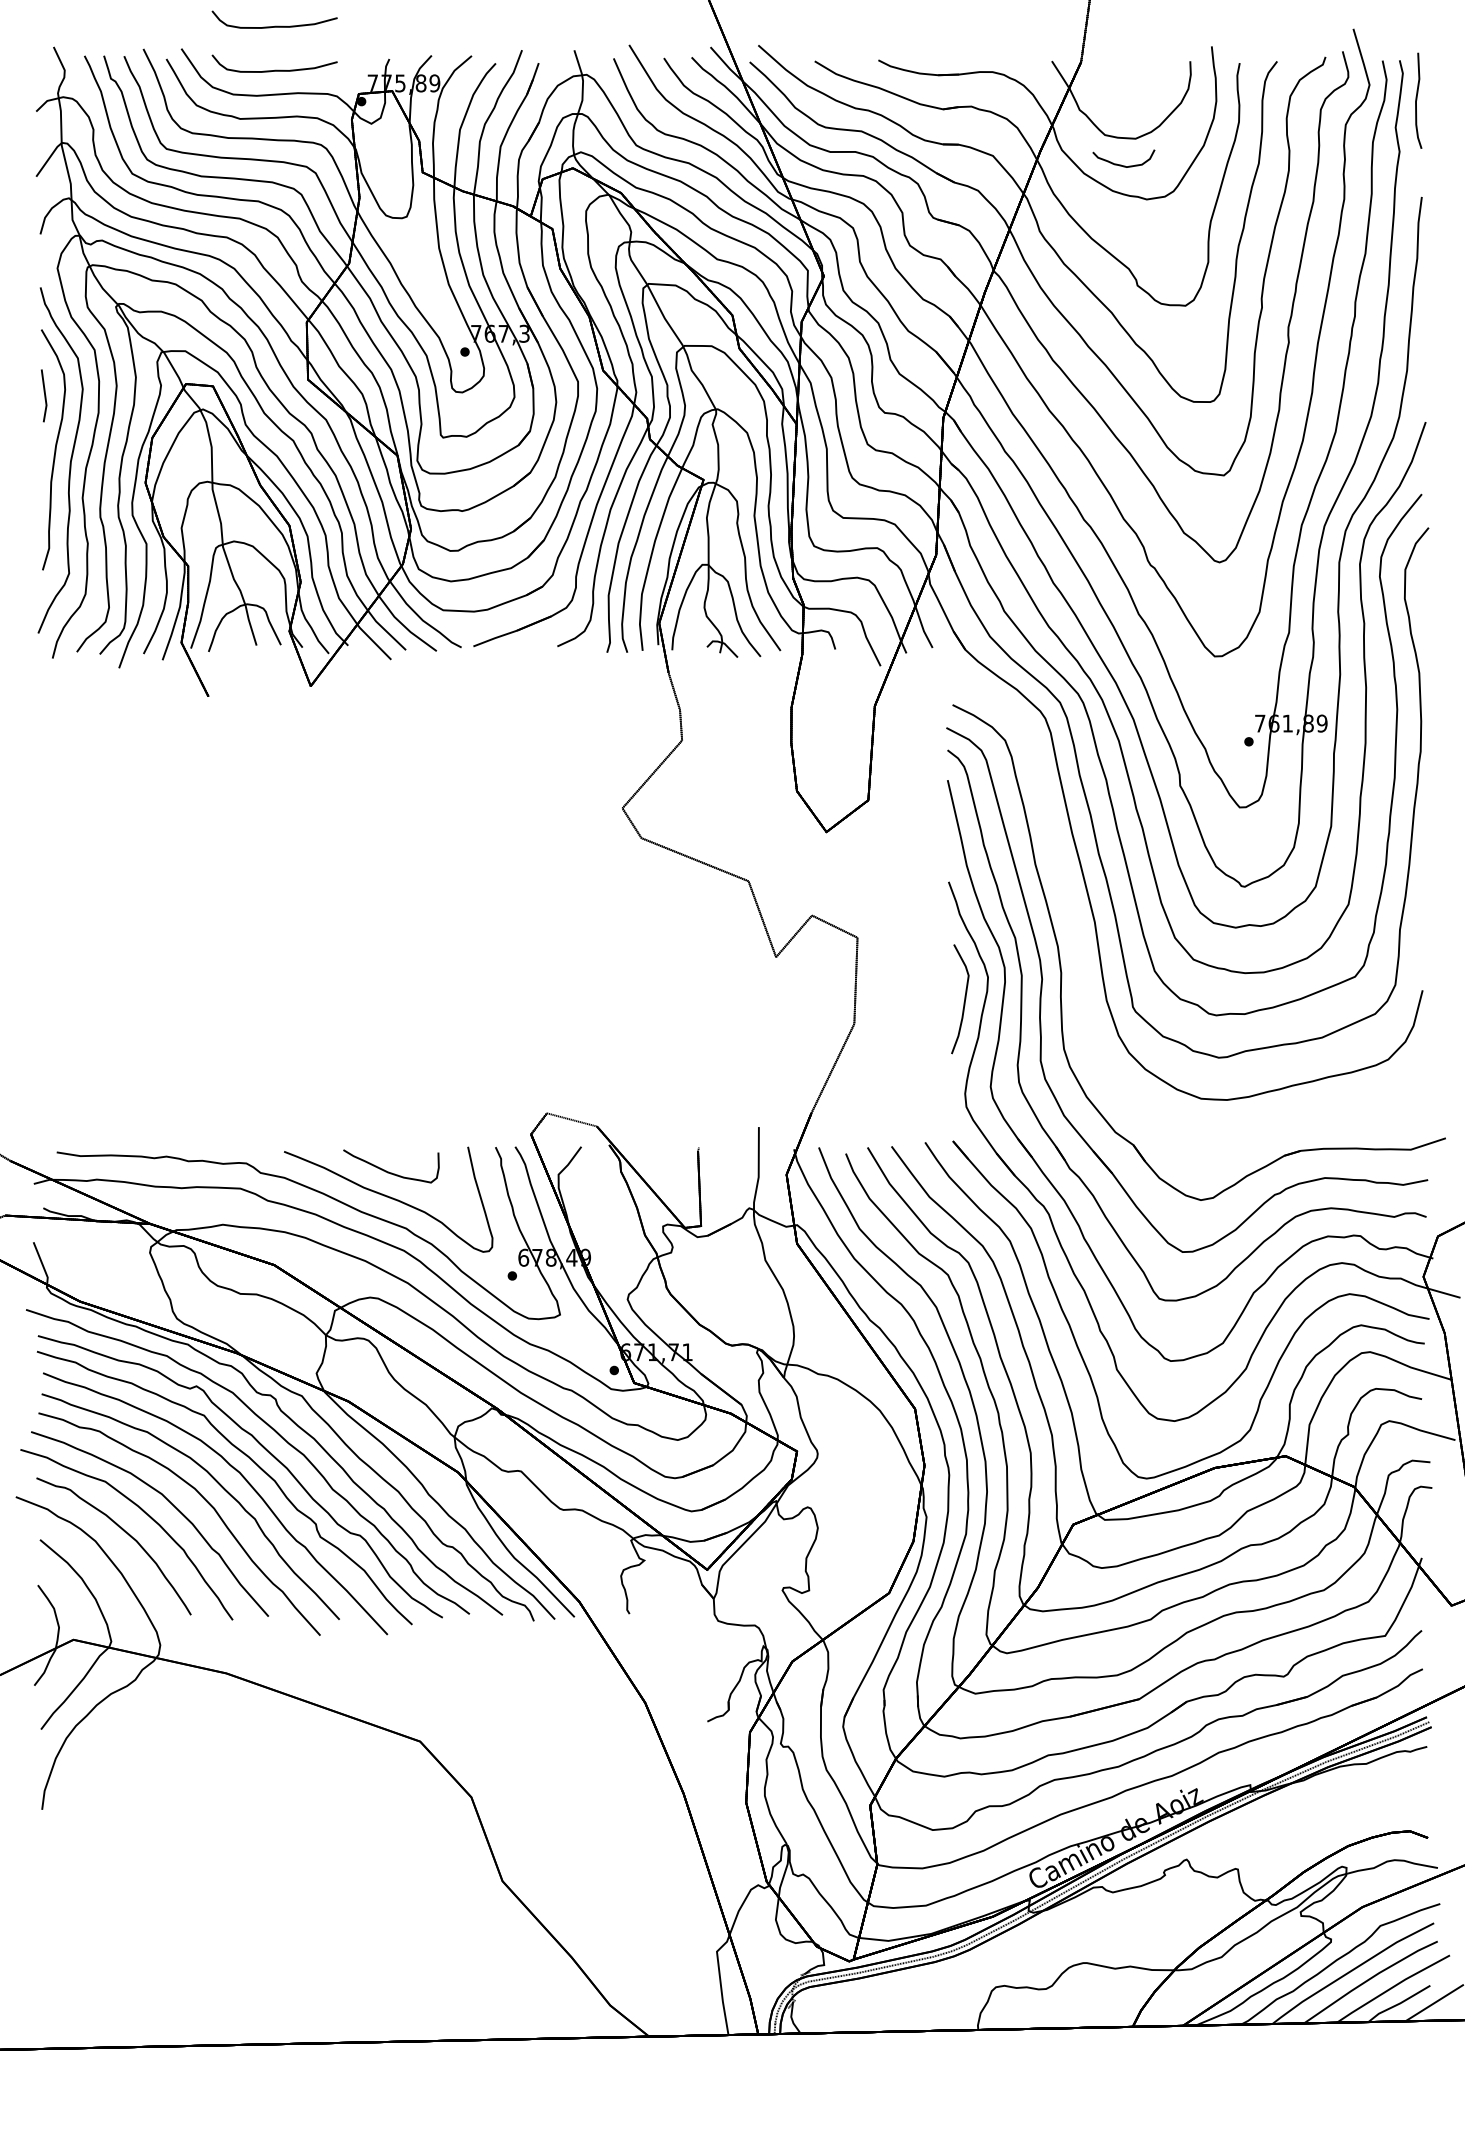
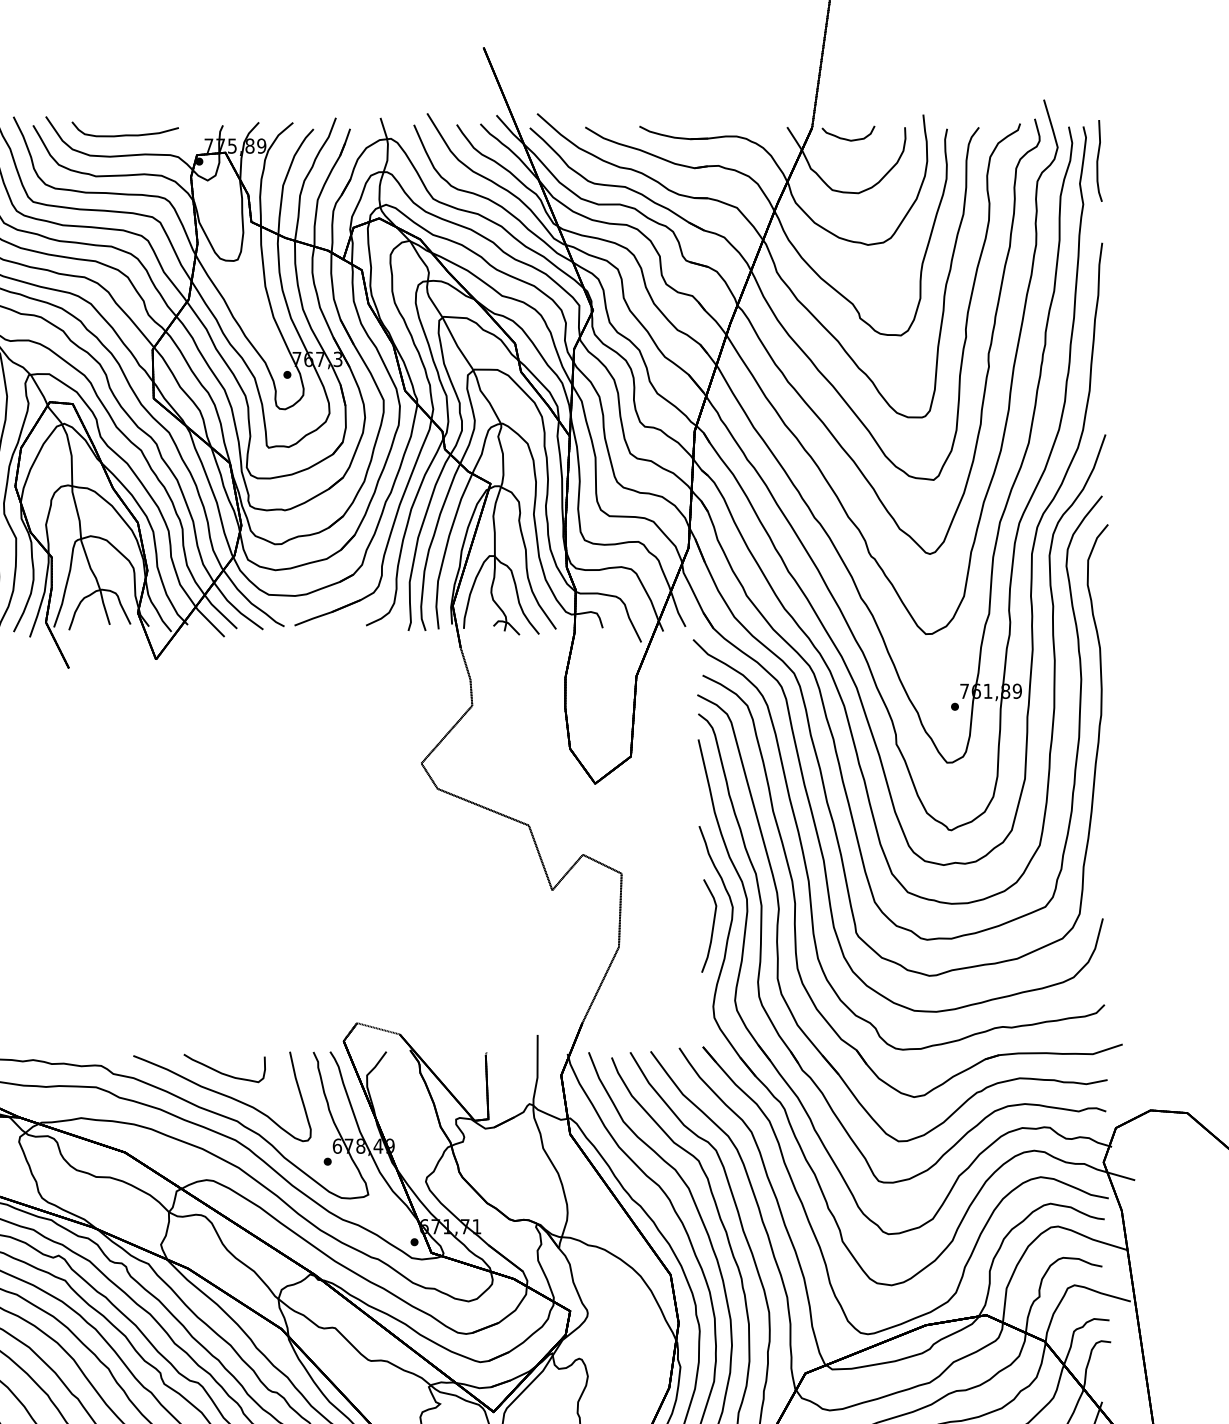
part: (275, 25) -> (126, 96), removed
part: (1121, 164) -> (846, 138), moved
part: (1074, 926) -> (806, 864), added

